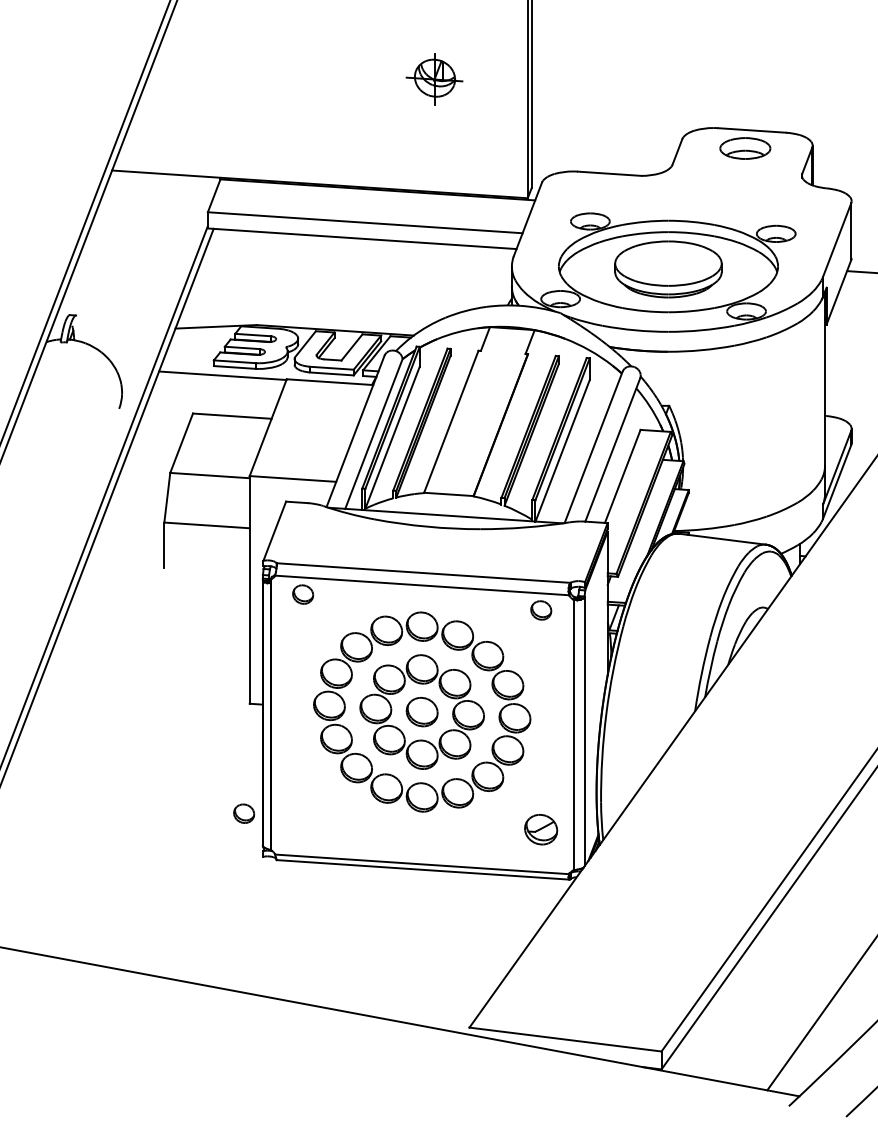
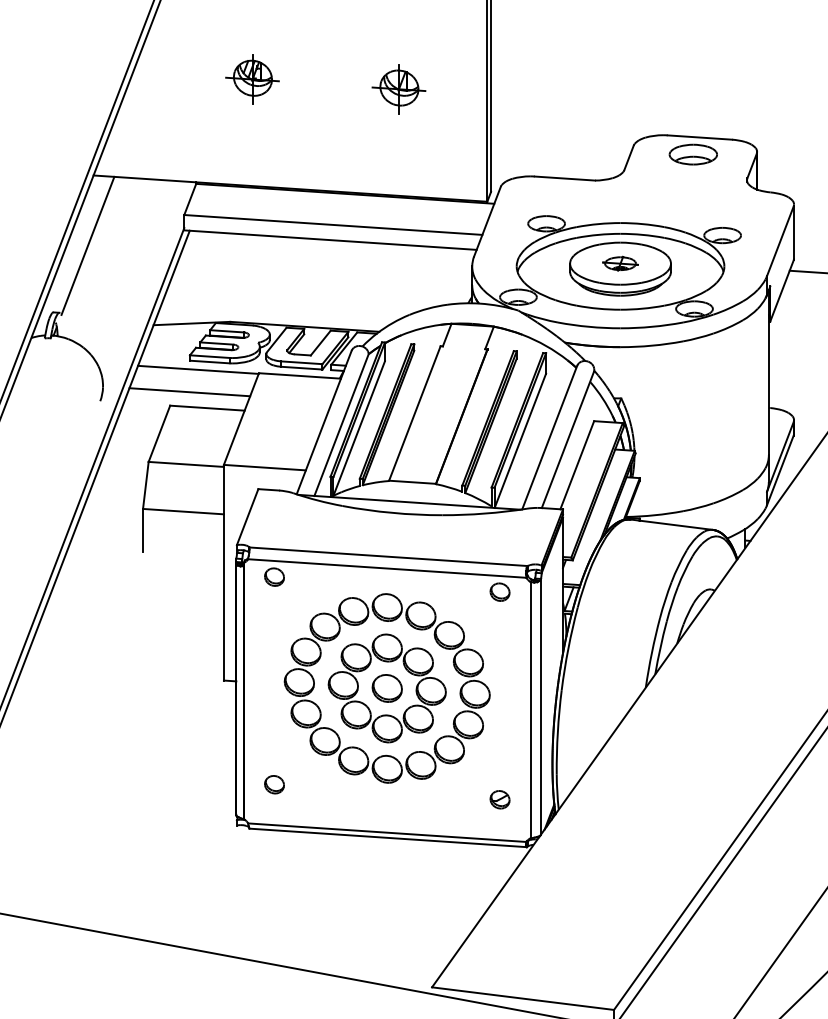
part: (279, 69) -> (252, 79), added
line: (106, 244) -> (88, 245), added
part: (668, 263) -> (620, 263), added
line: (213, 399) -> (189, 392), added
part: (244, 813) -> (274, 784), moved
part: (541, 829) -> (500, 799), size x0.62

